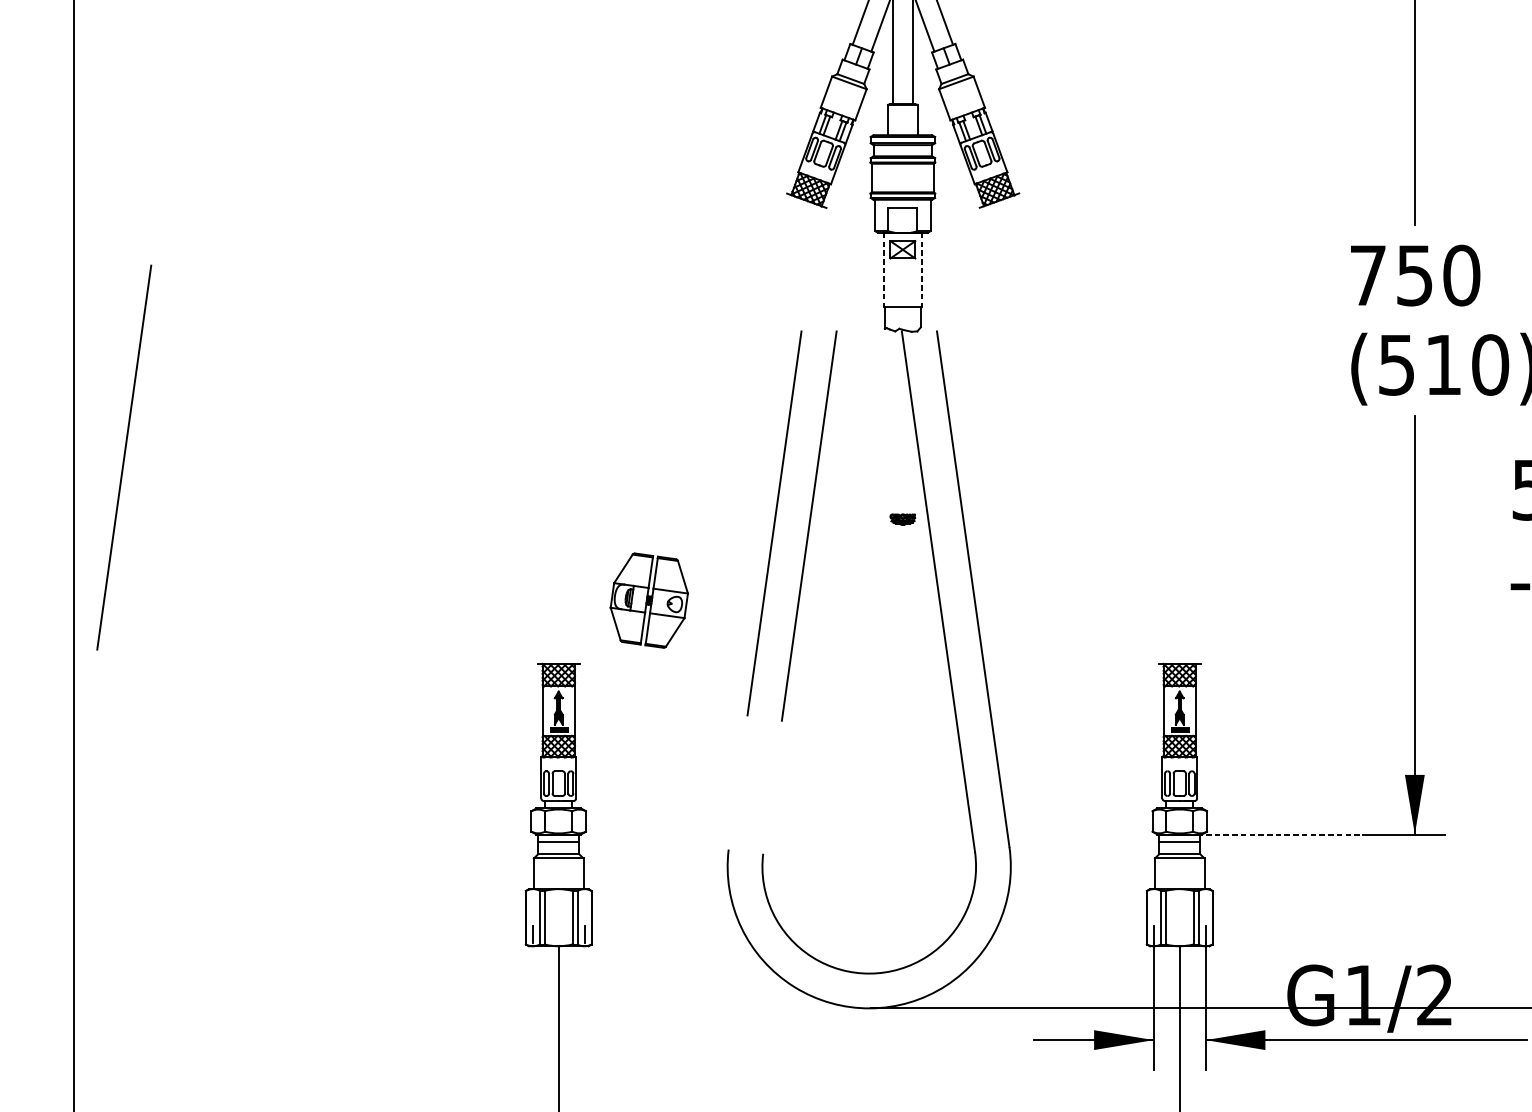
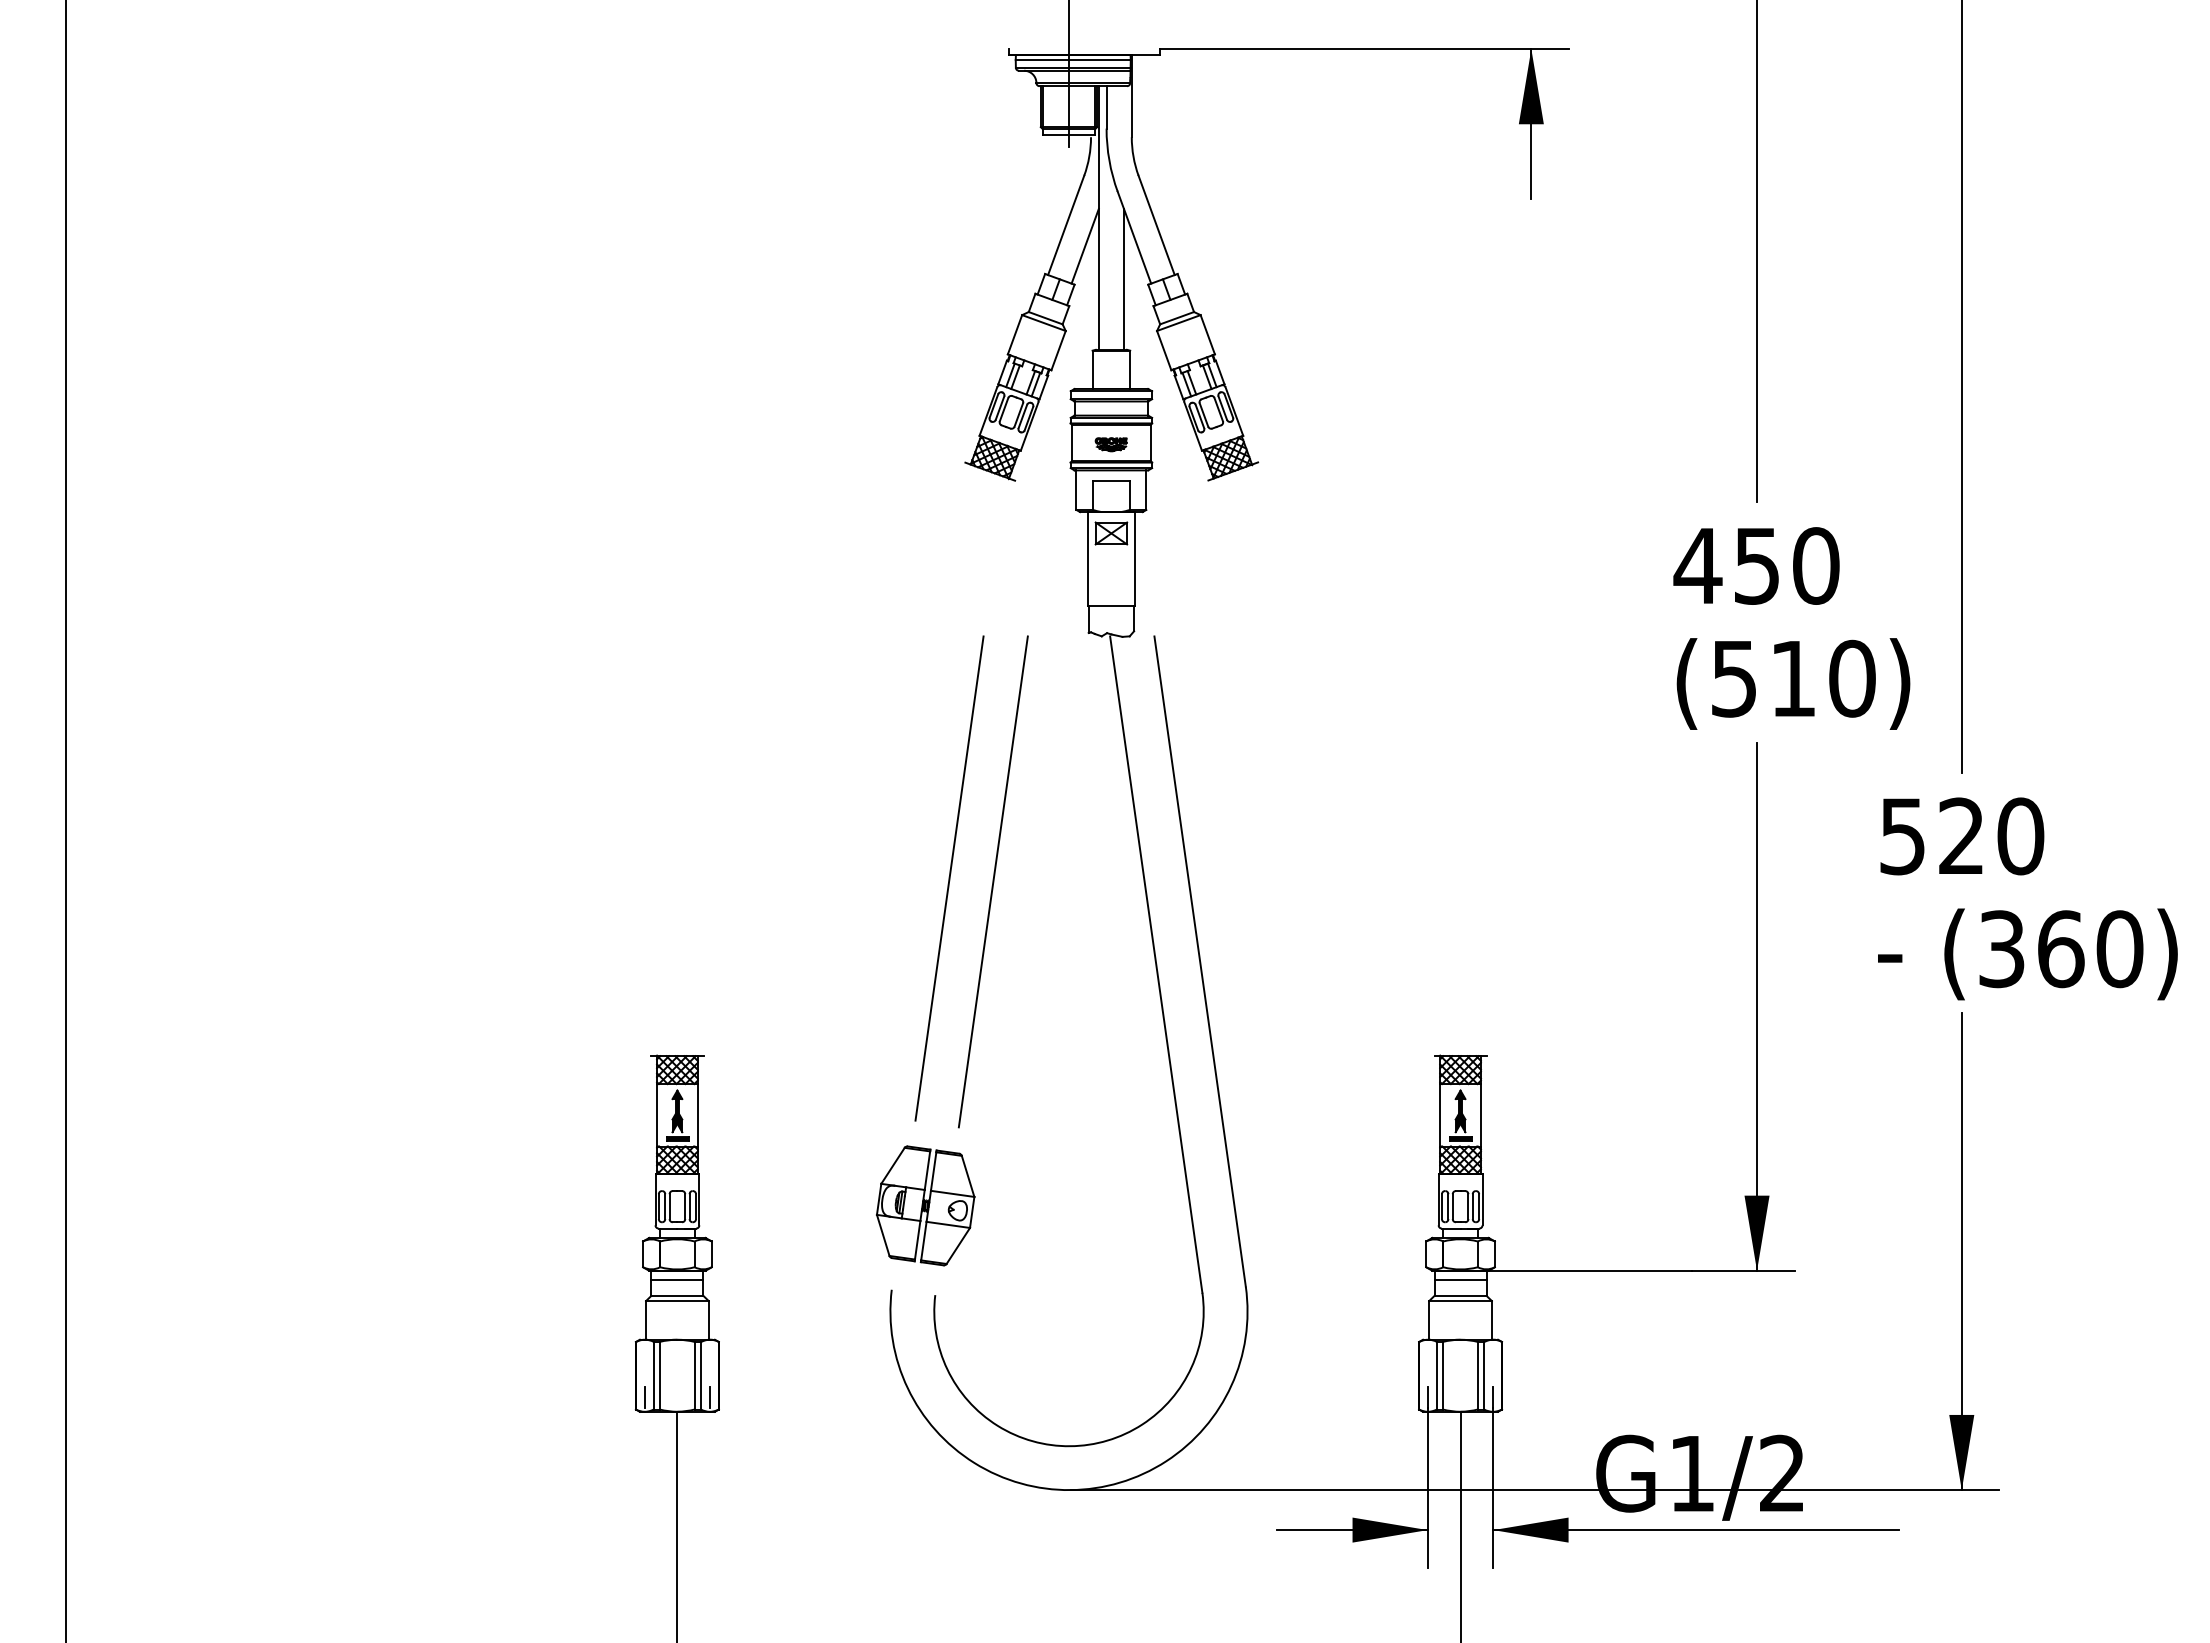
line: (883, 270) -> (1087, 559), dashed -> solid
line: (921, 270) -> (1134, 559), dashed -> solid
text: (1367, 275) -> (1697, 565), 750 -> 450
line: (124, 457) -> (129, 795), removed
part: (902, 519) -> (1110, 444), moved
part: (649, 600) -> (925, 1205), moved
line: (1271, 834) -> (1576, 1270), dashed -> solid

